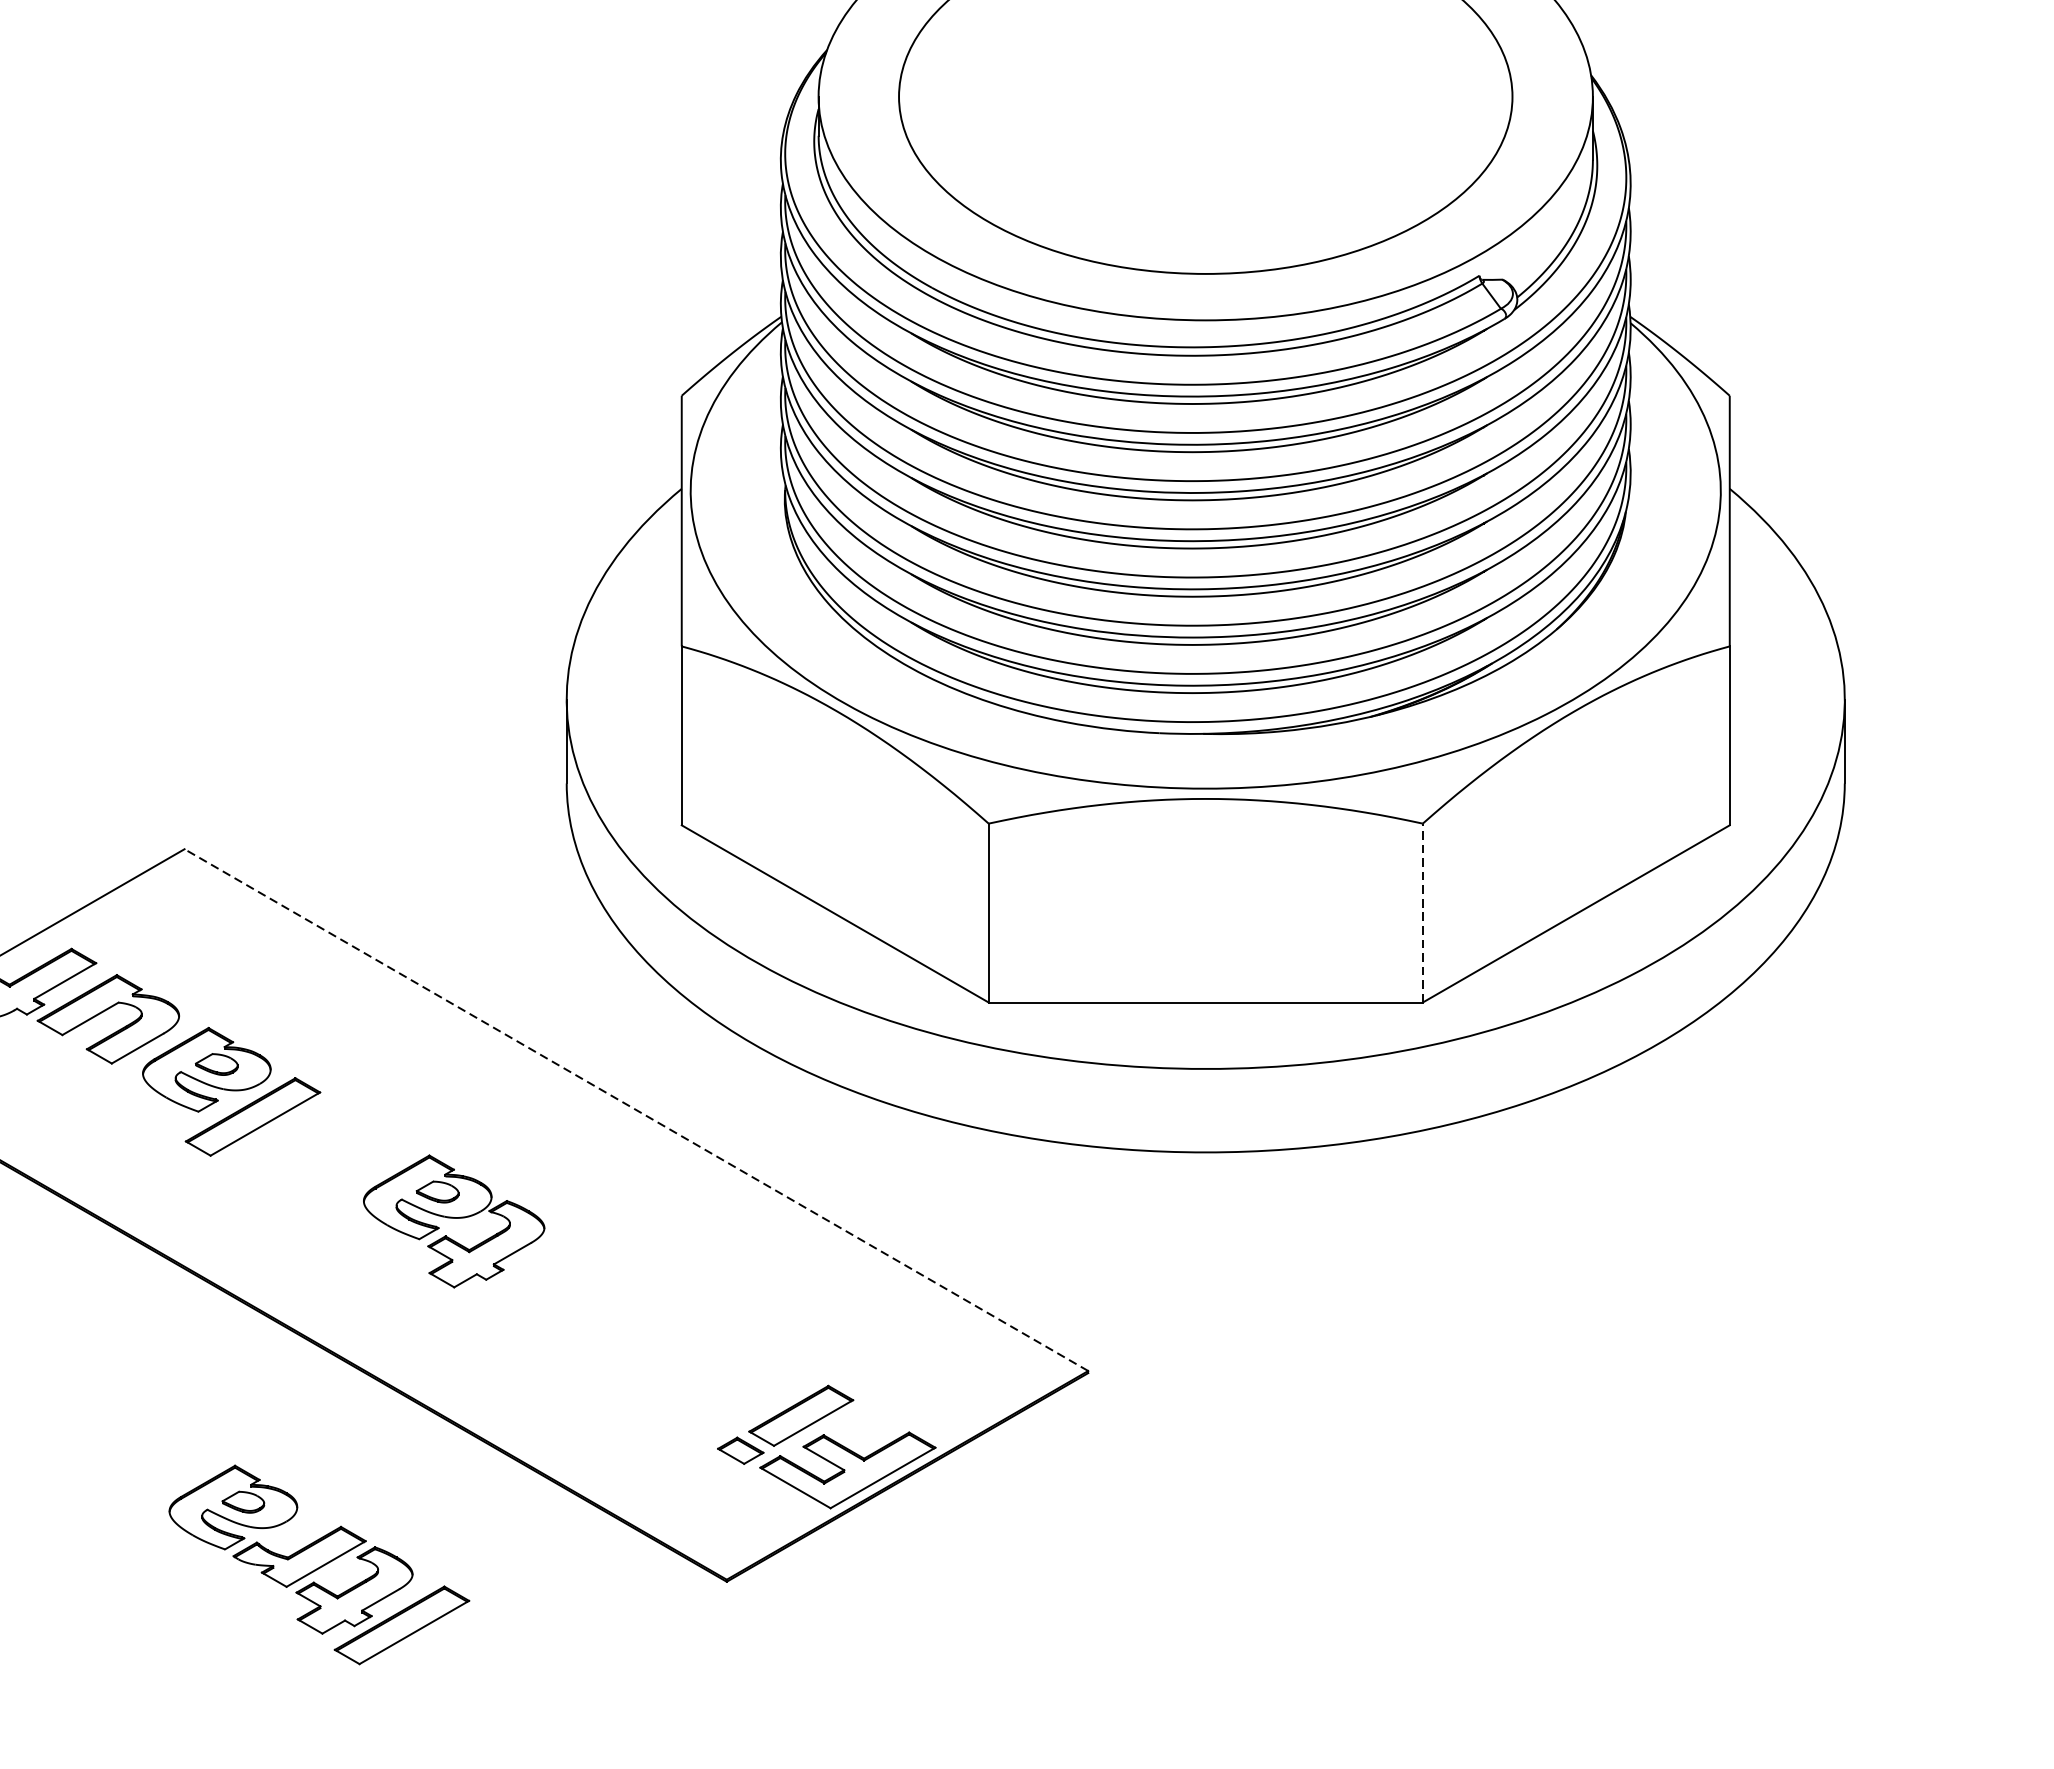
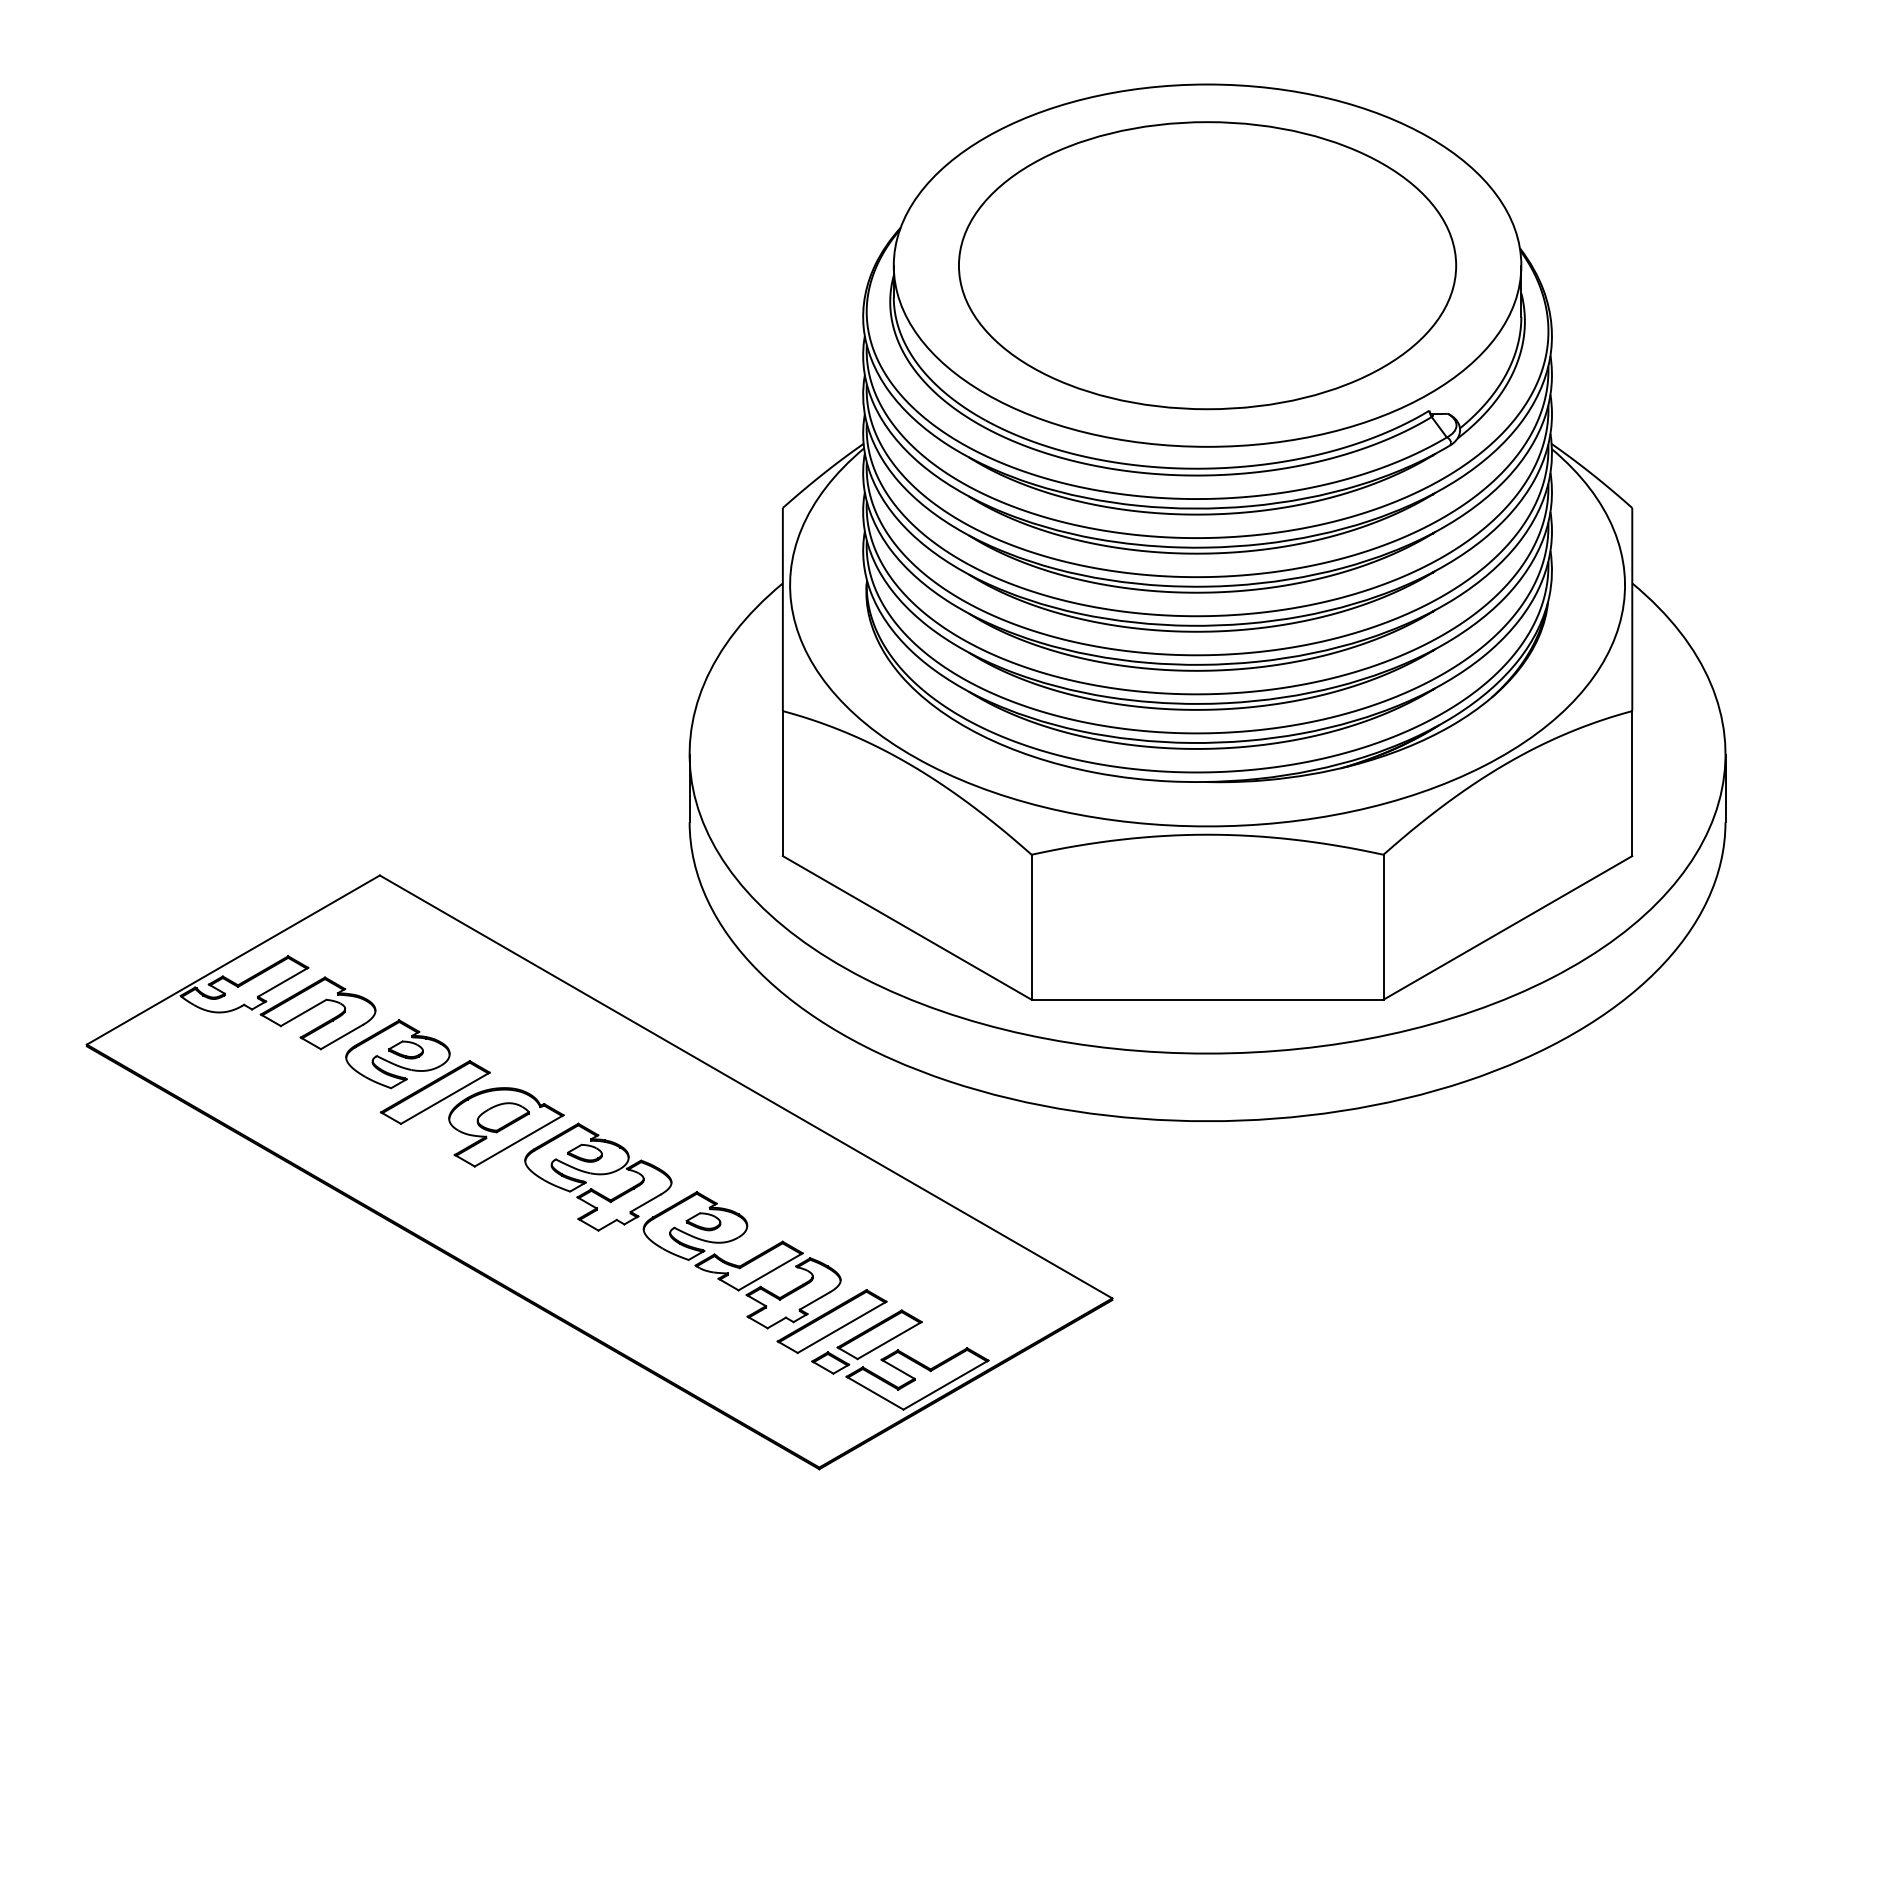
line: (1422, 913) -> (1383, 927), dashed -> solid
line: (636, 1109) -> (746, 1086), dashed -> solid
part: (340, 1160) -> (506, 1127), added
part: (318, 1564) -> (764, 1272), moved

